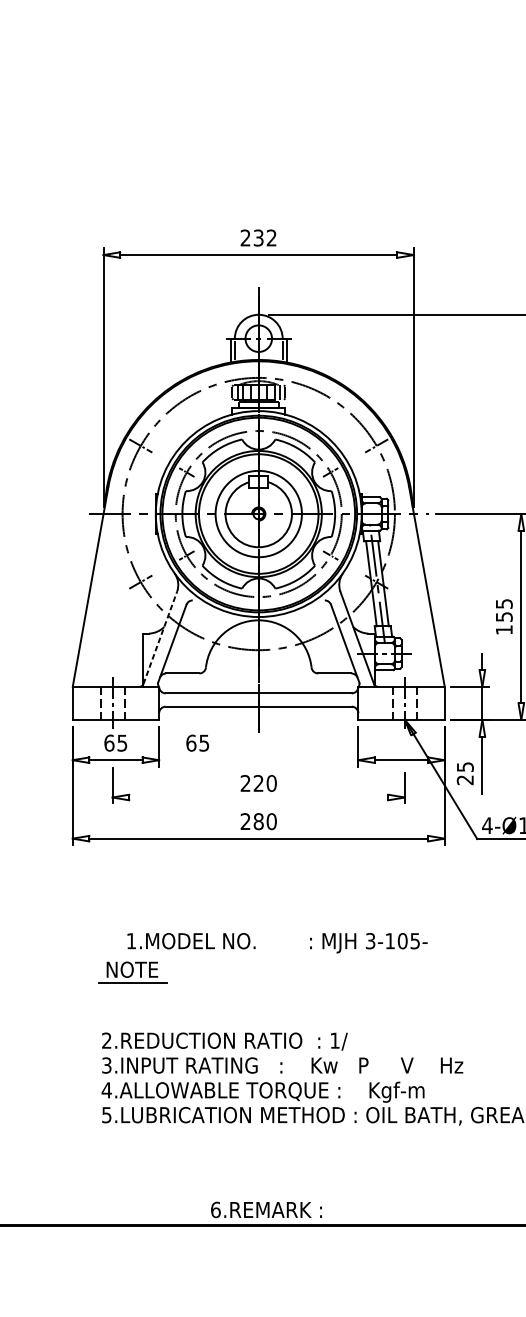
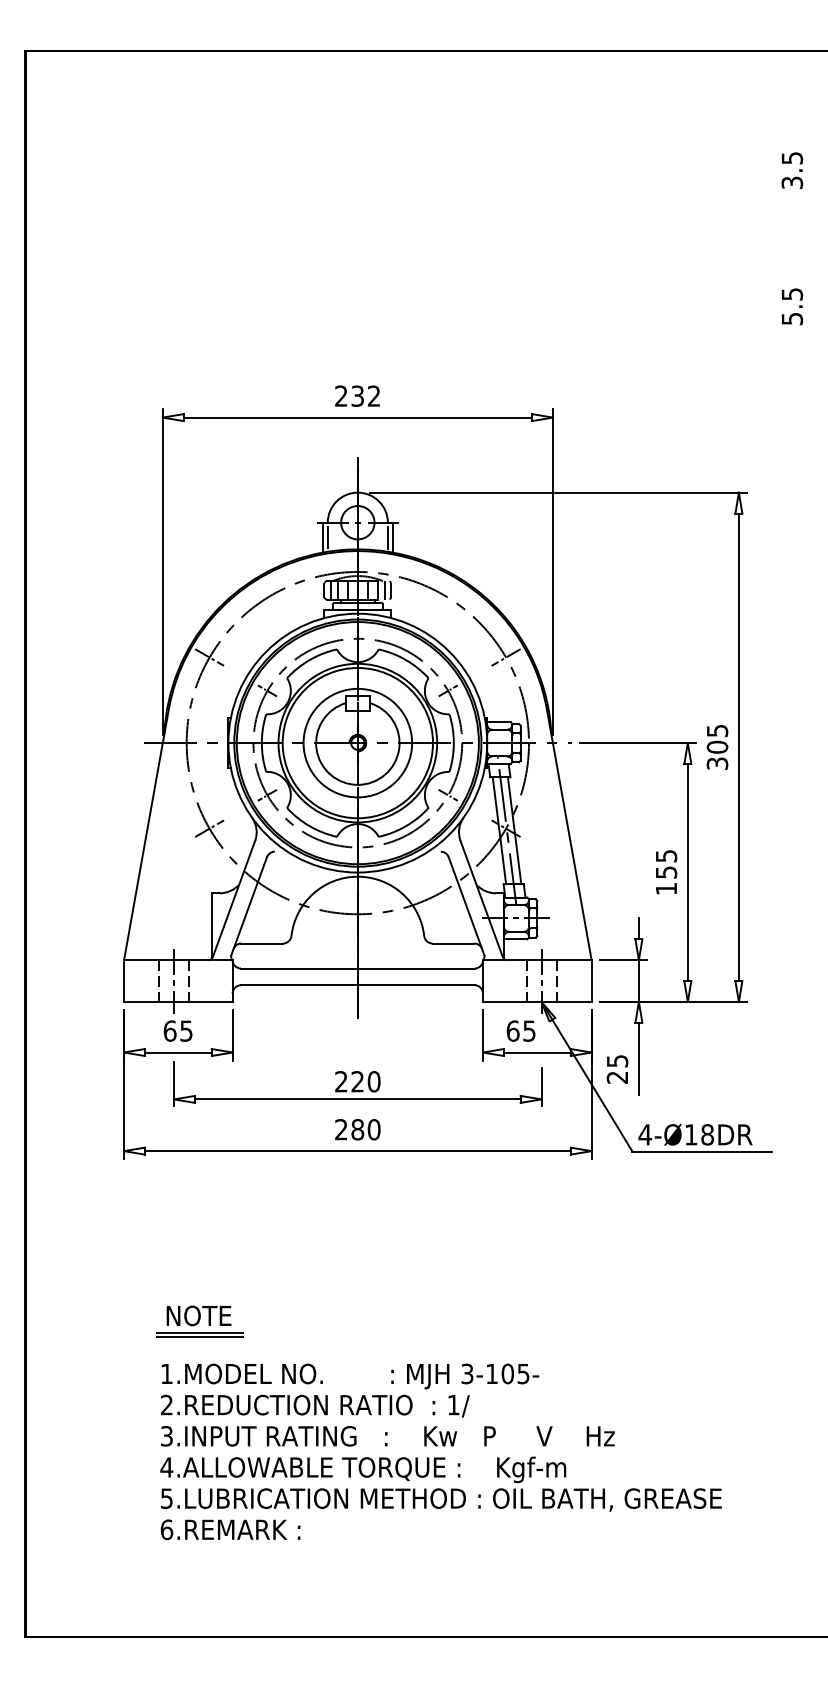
line: (160, 637) -> (234, 898), dashed -> solid
text: (197, 742) -> (520, 1030), moved
line: (258, 797) -> (357, 1099), added
text: (277, 943) -> (350, 1376), moved
line: (132, 986) -> (199, 1336), added
text: (266, 1209) -> (230, 1529), moved

